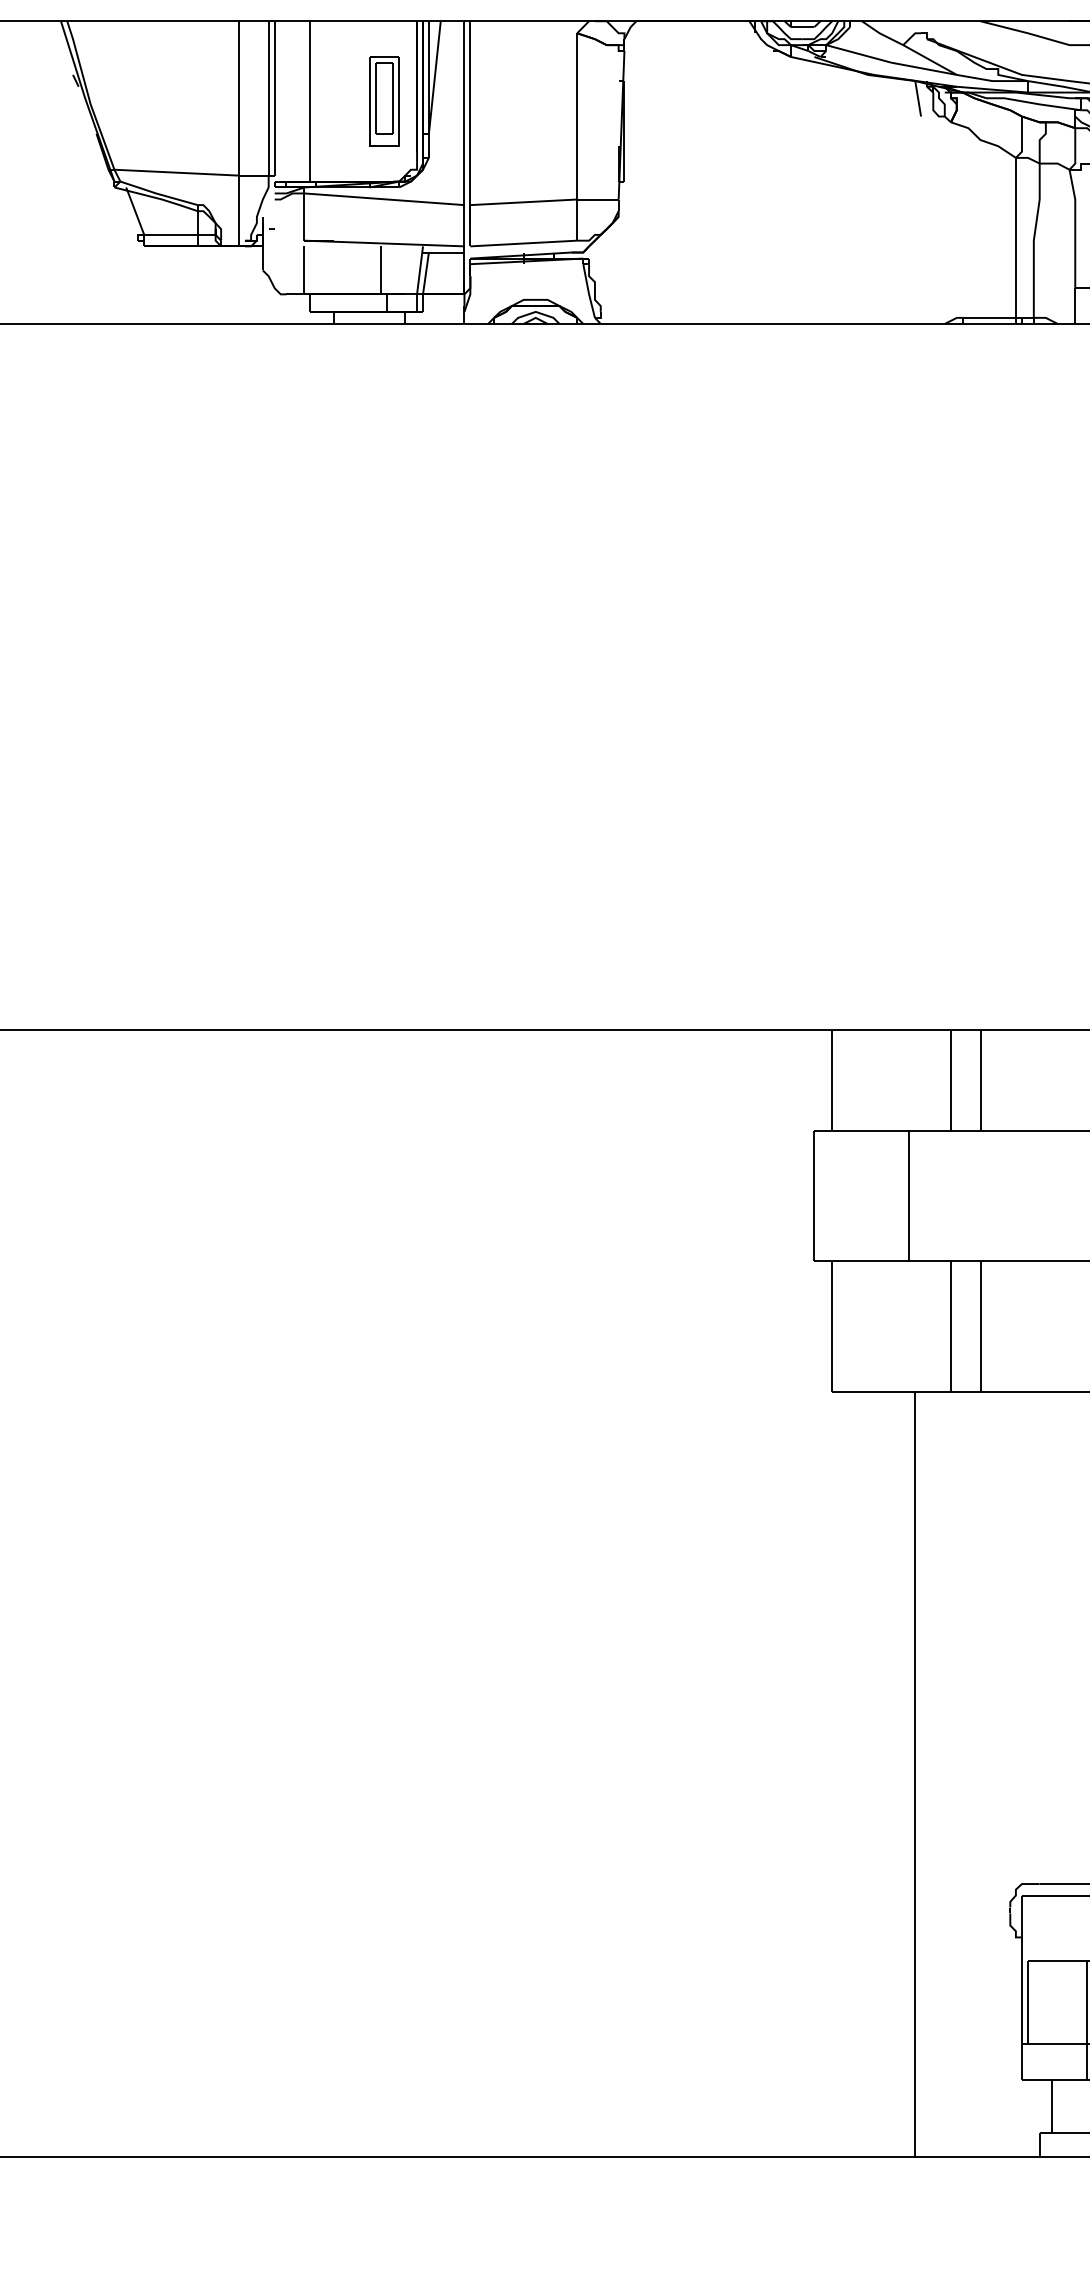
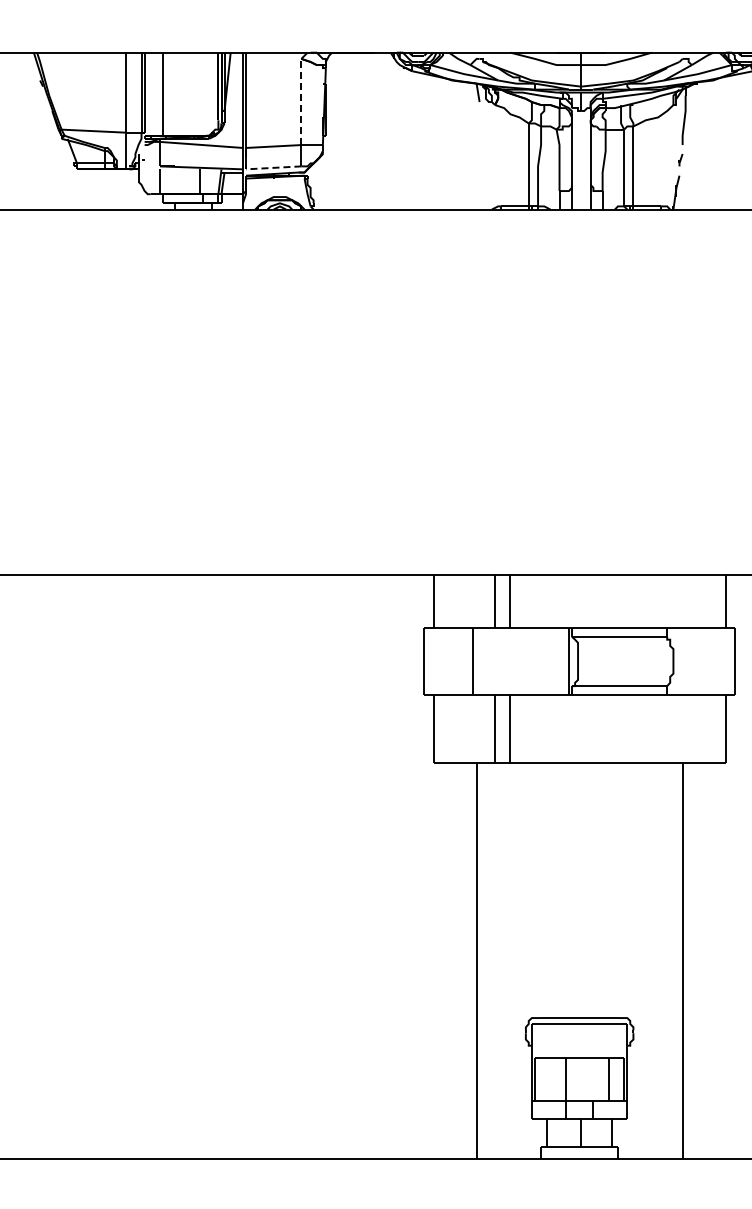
part: (384, 100) -> (201, 93), removed
line: (577, 115) -> (301, 101), solid -> dashed
line: (523, 242) -> (273, 167), solid -> dashed

